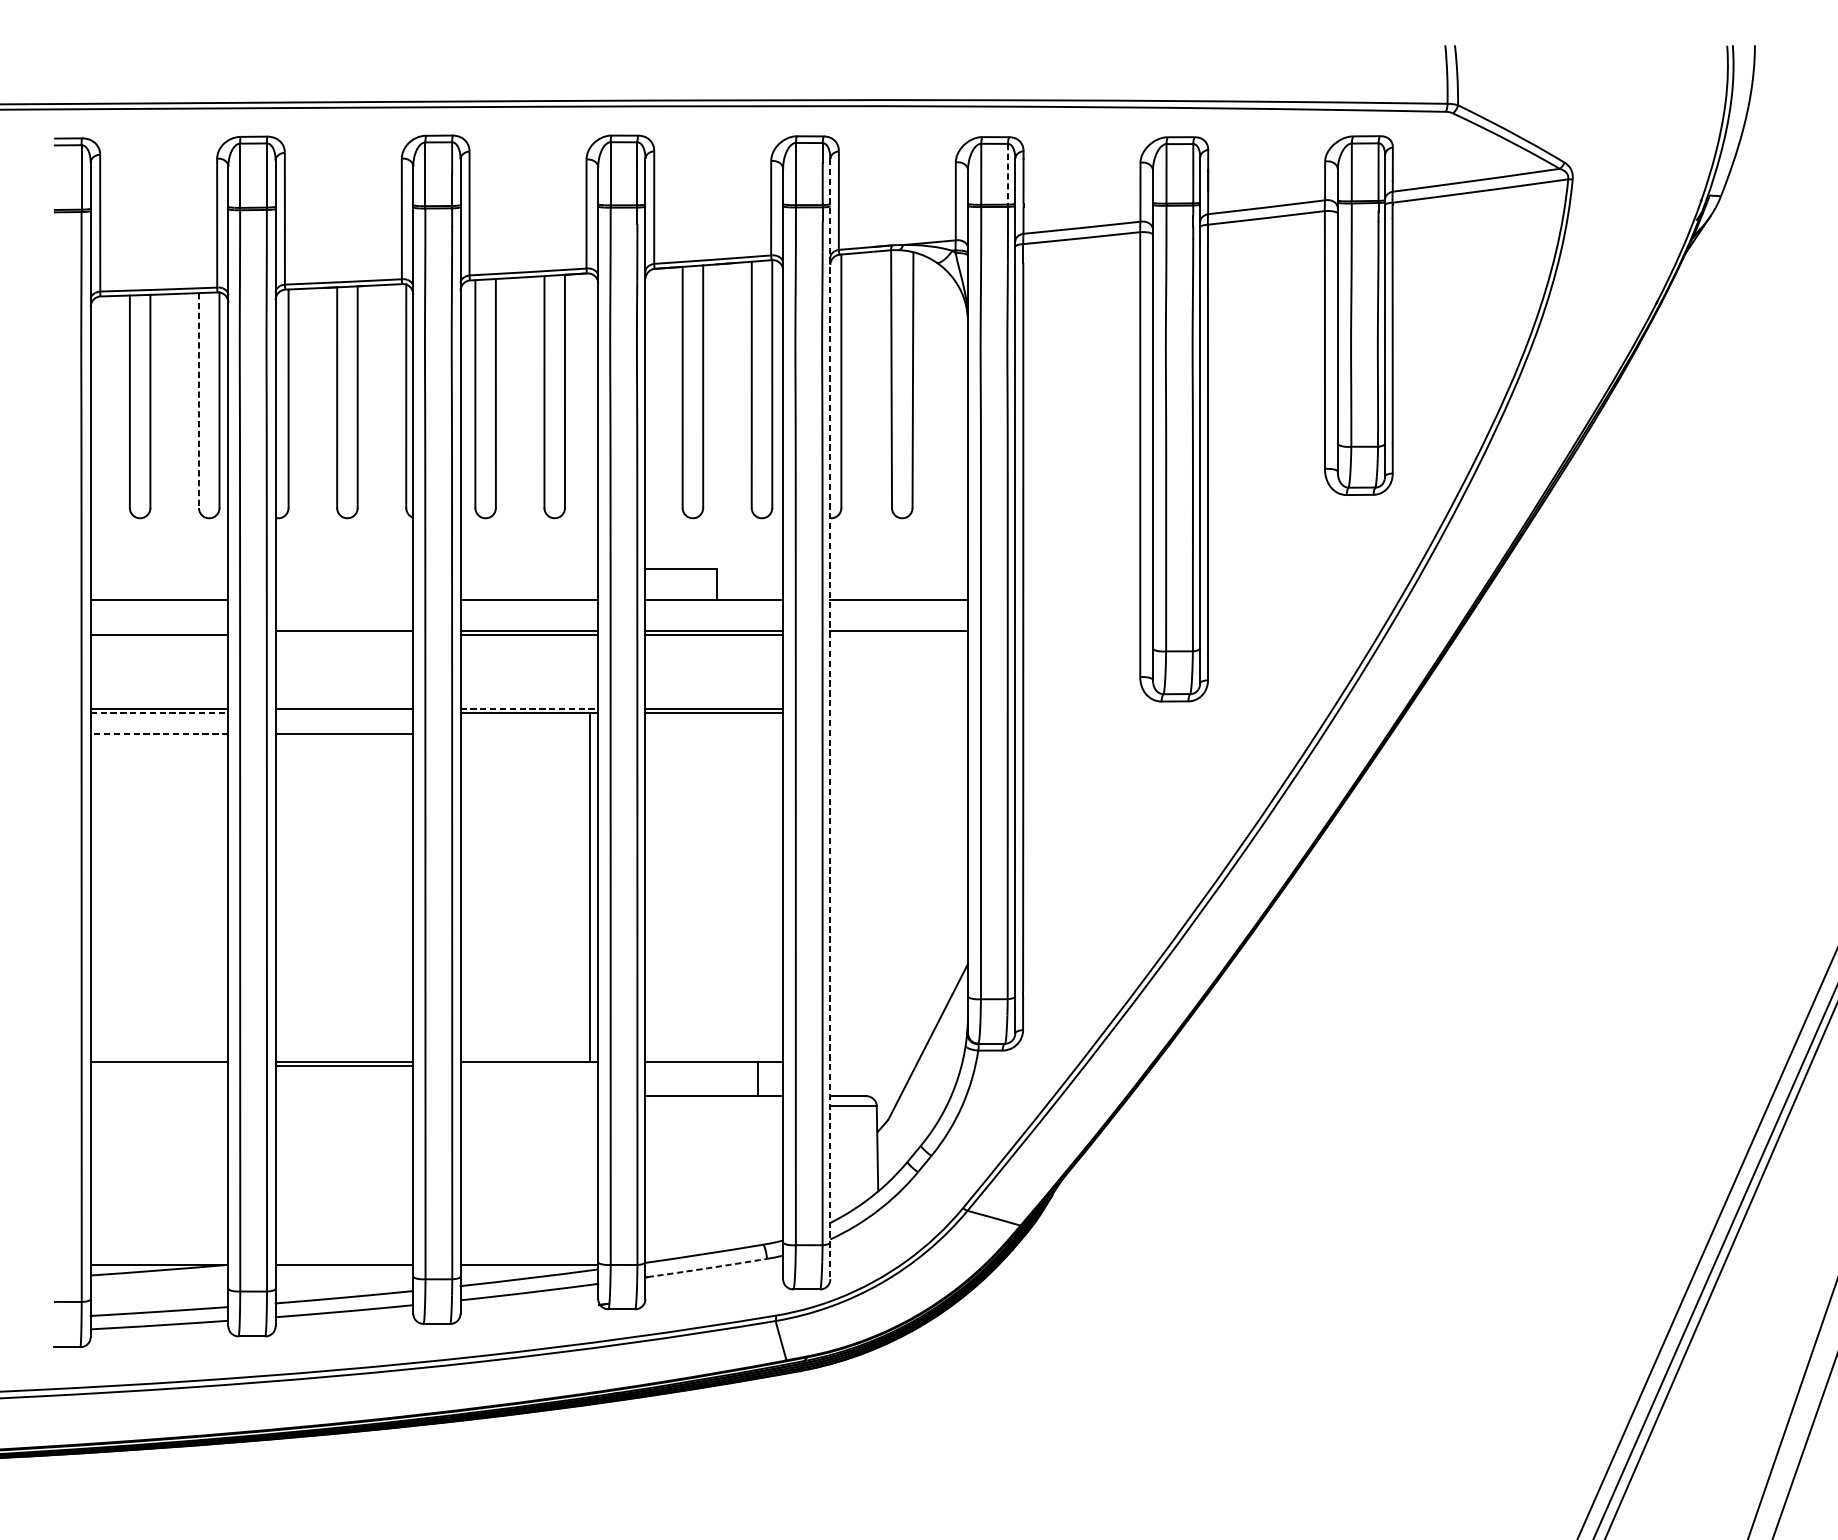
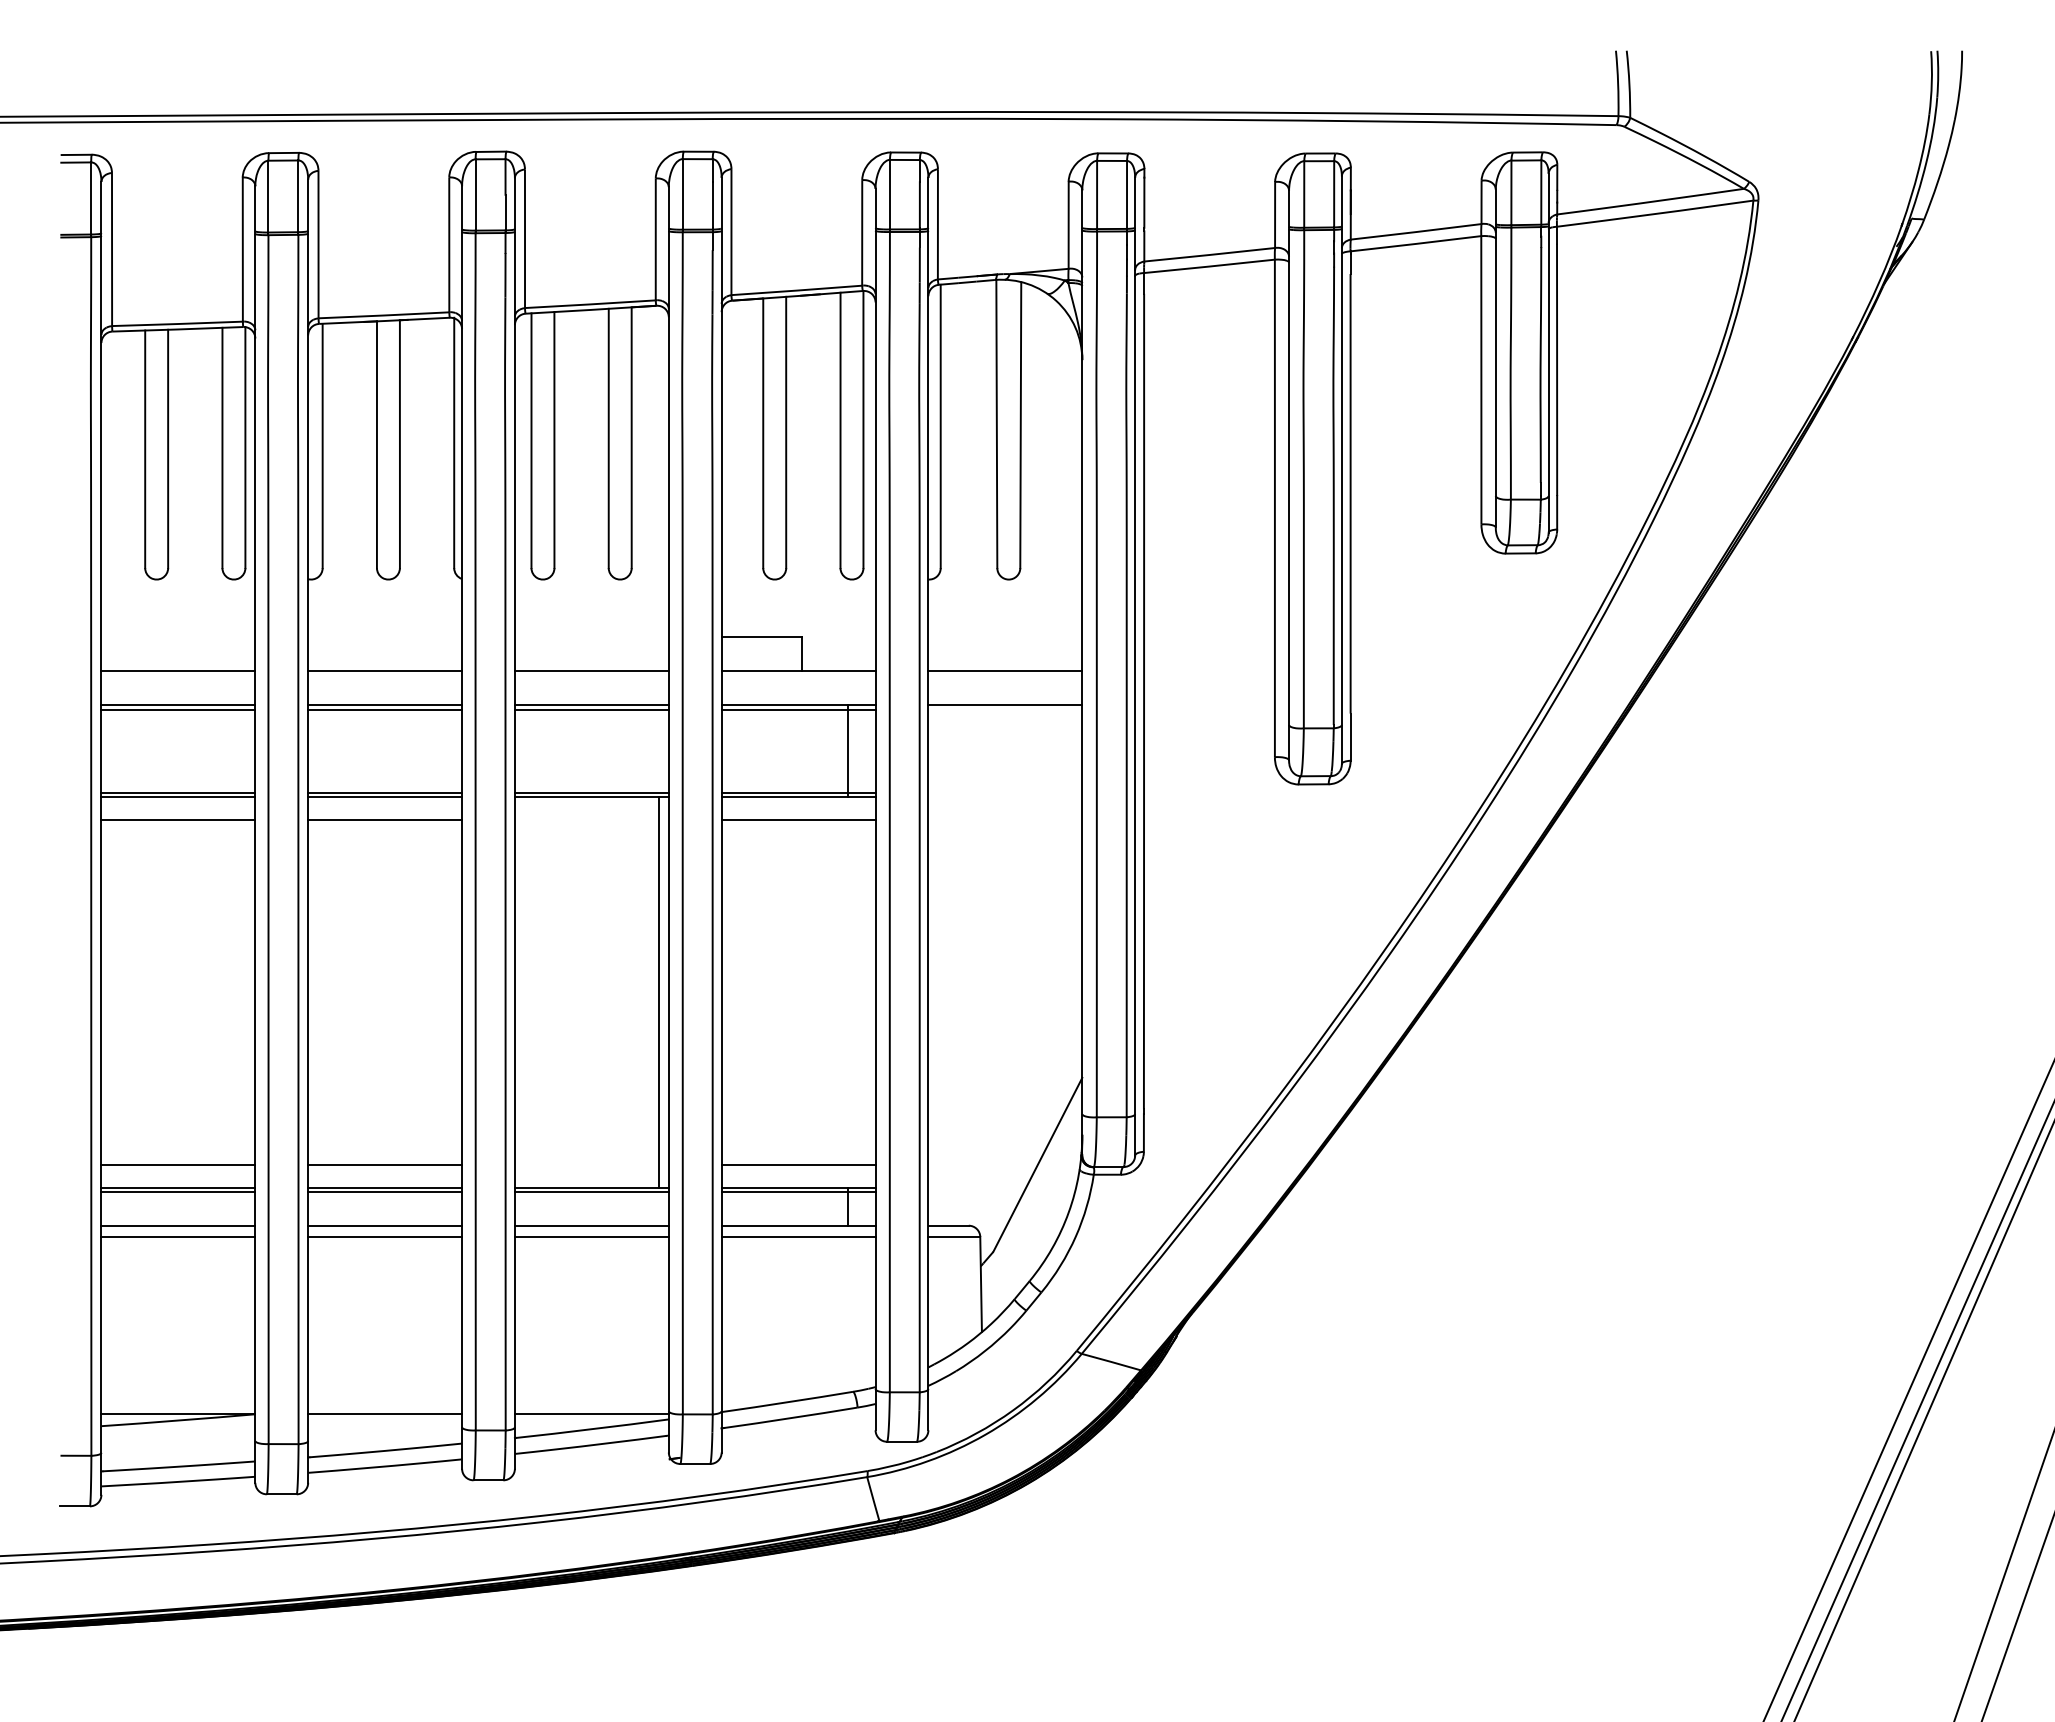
line: (1008, 173) -> (1127, 194), dashed -> solid
line: (199, 401) -> (222, 448), dashed -> solid
line: (344, 599) -> (385, 670), added
line: (159, 630) -> (178, 705), added
line: (344, 635) -> (385, 710), added
line: (758, 672) -> (848, 751), added
line: (529, 708) -> (591, 792), dashed -> solid
line: (159, 713) -> (178, 797), dashed -> solid
line: (344, 713) -> (385, 797), added
line: (830, 719) -> (928, 804), dashed -> solid
line: (159, 733) -> (178, 820), dashed -> solid
line: (714, 733) -> (798, 820), added
line: (159, 1041) -> (178, 1164), added
line: (344, 1041) -> (385, 1164), added
line: (714, 1041) -> (798, 1164), added
line: (159, 1066) -> (178, 1192), added
line: (529, 1066) -> (591, 1192), added
line: (714, 1066) -> (798, 1192), added
line: (159, 1096) -> (178, 1225), added
line: (344, 1096) -> (385, 1225), added
line: (529, 1096) -> (591, 1225), added
line: (159, 1106) -> (178, 1237), added
line: (344, 1106) -> (385, 1237), added
line: (529, 1106) -> (591, 1237), added
line: (714, 1106) -> (798, 1237), added
arc: (707, 1268) -> (790, 1418), dashed -> solid

